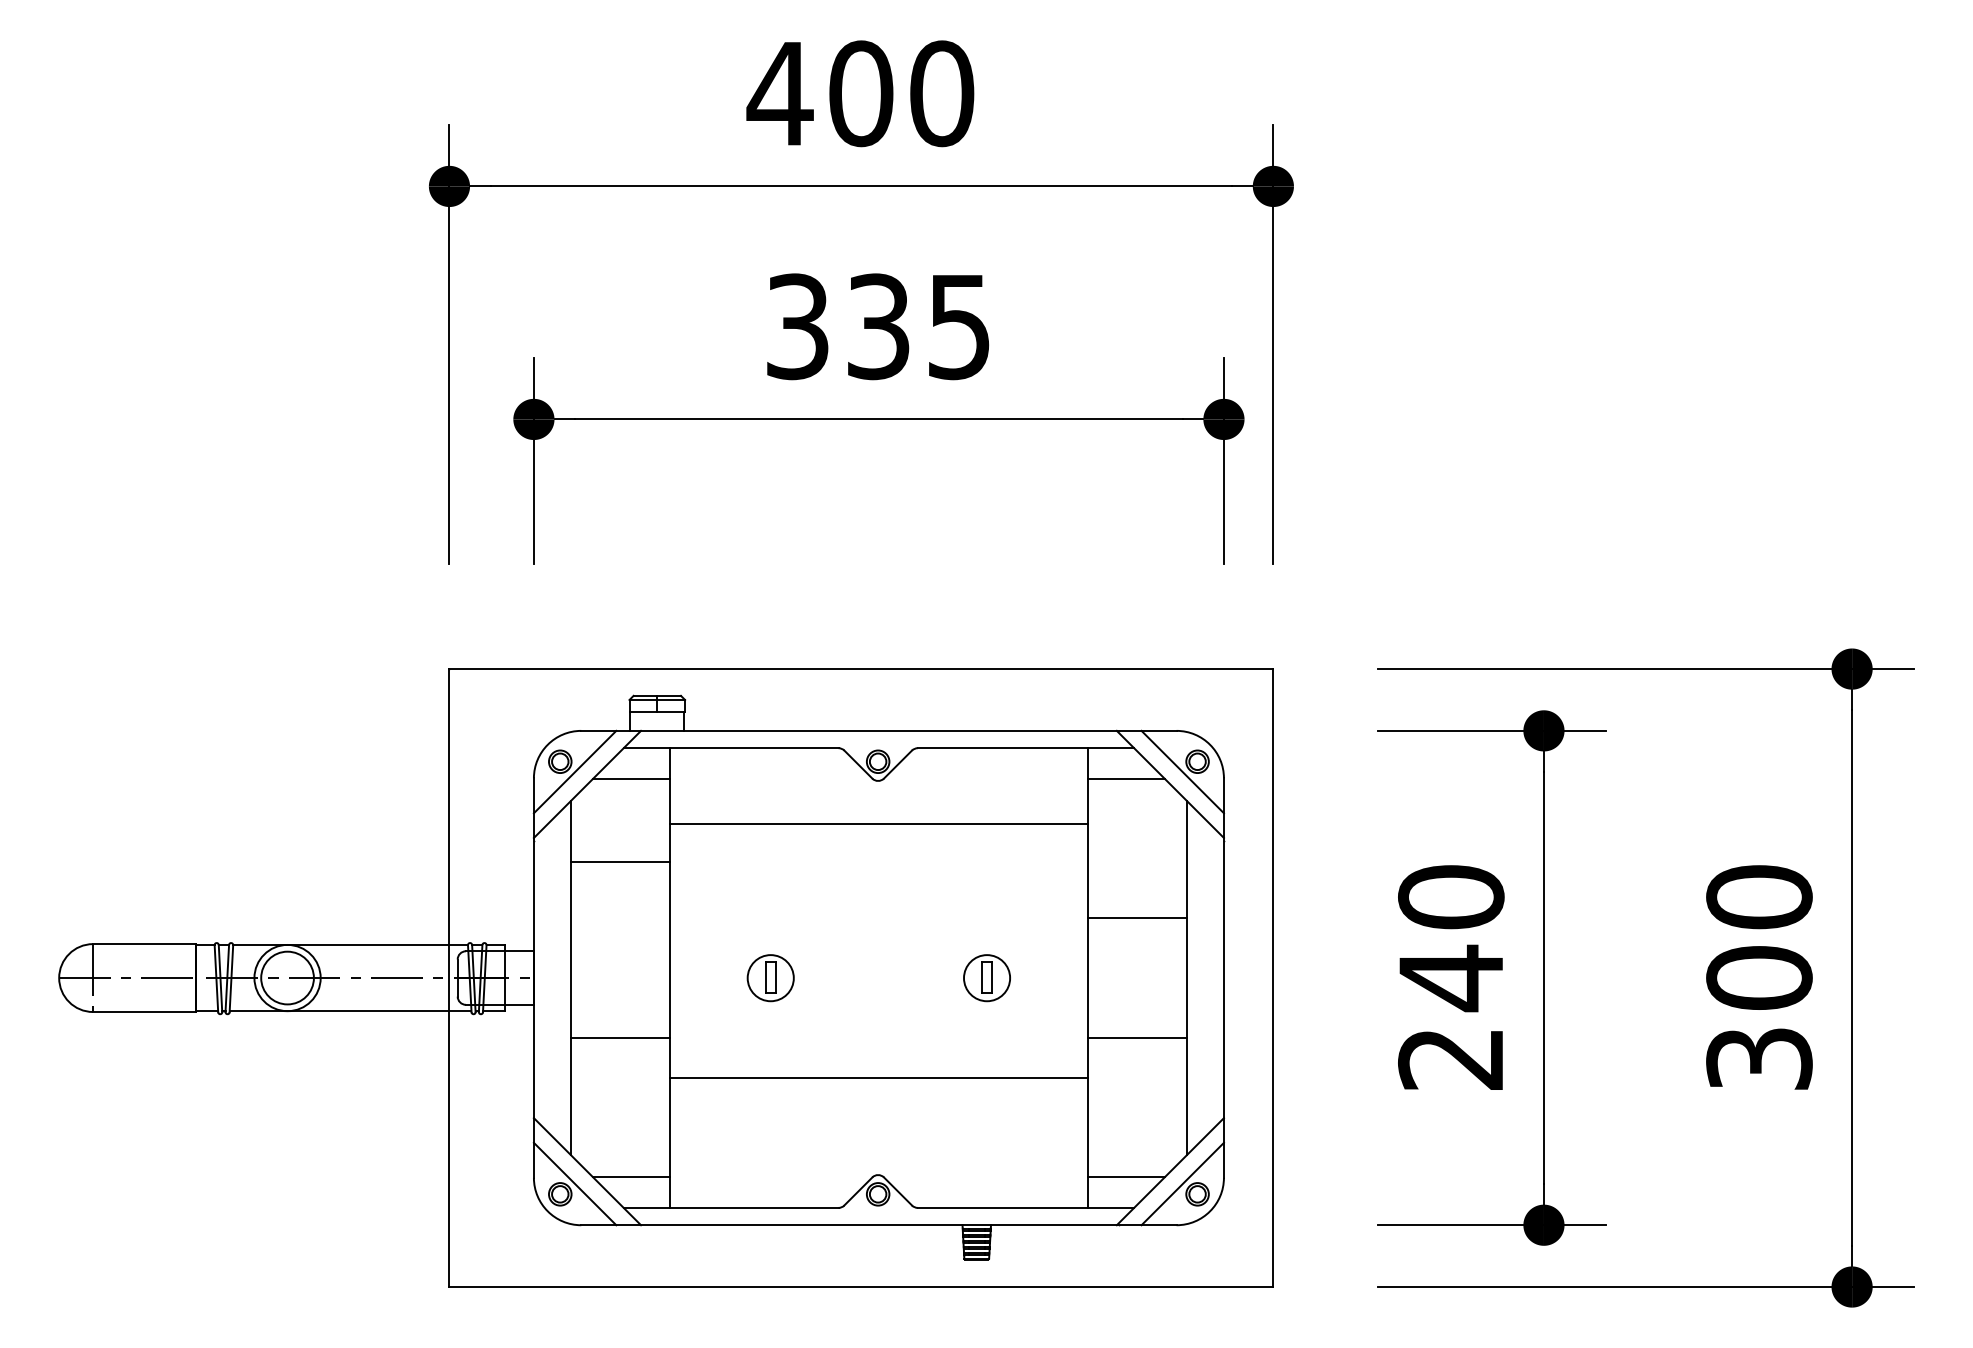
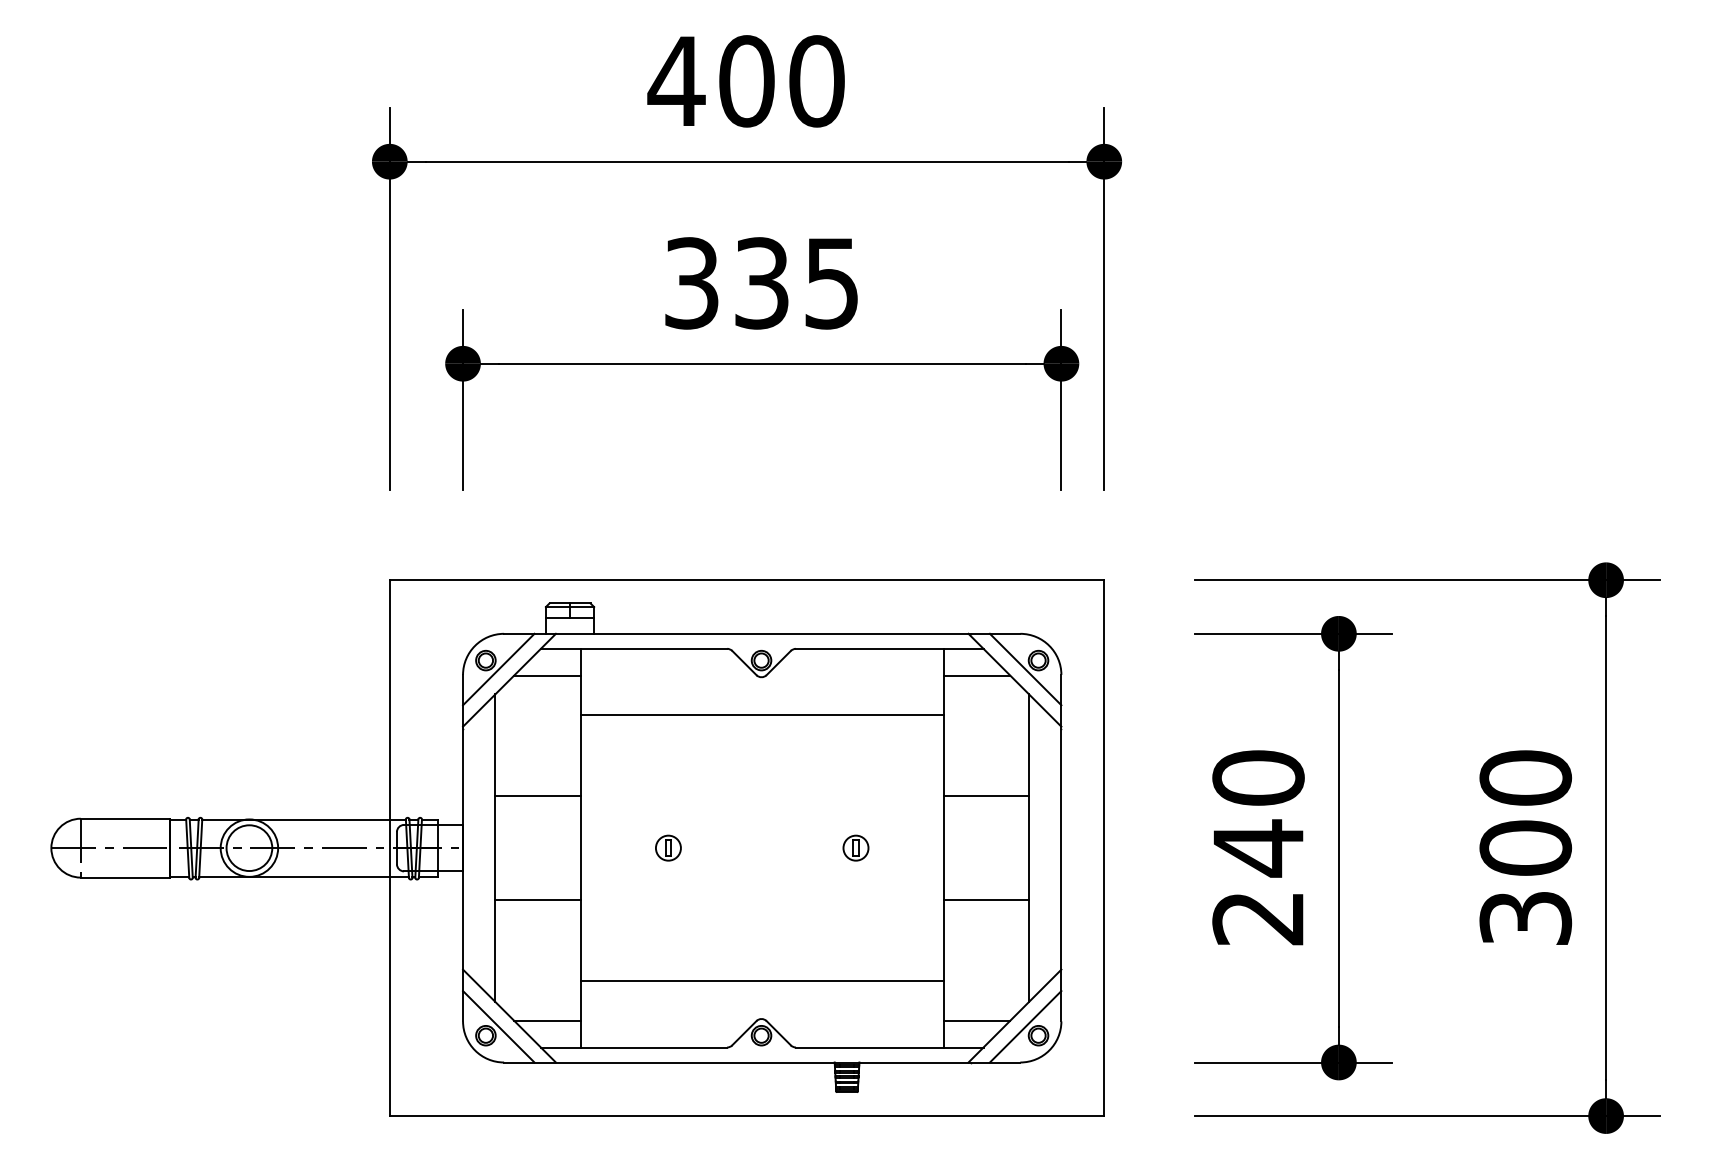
line: (619, 861) -> (537, 795), moved
part: (770, 977) -> (668, 847), size x0.62
part: (986, 977) -> (855, 847), size x0.62
line: (878, 1077) -> (761, 981), moved

